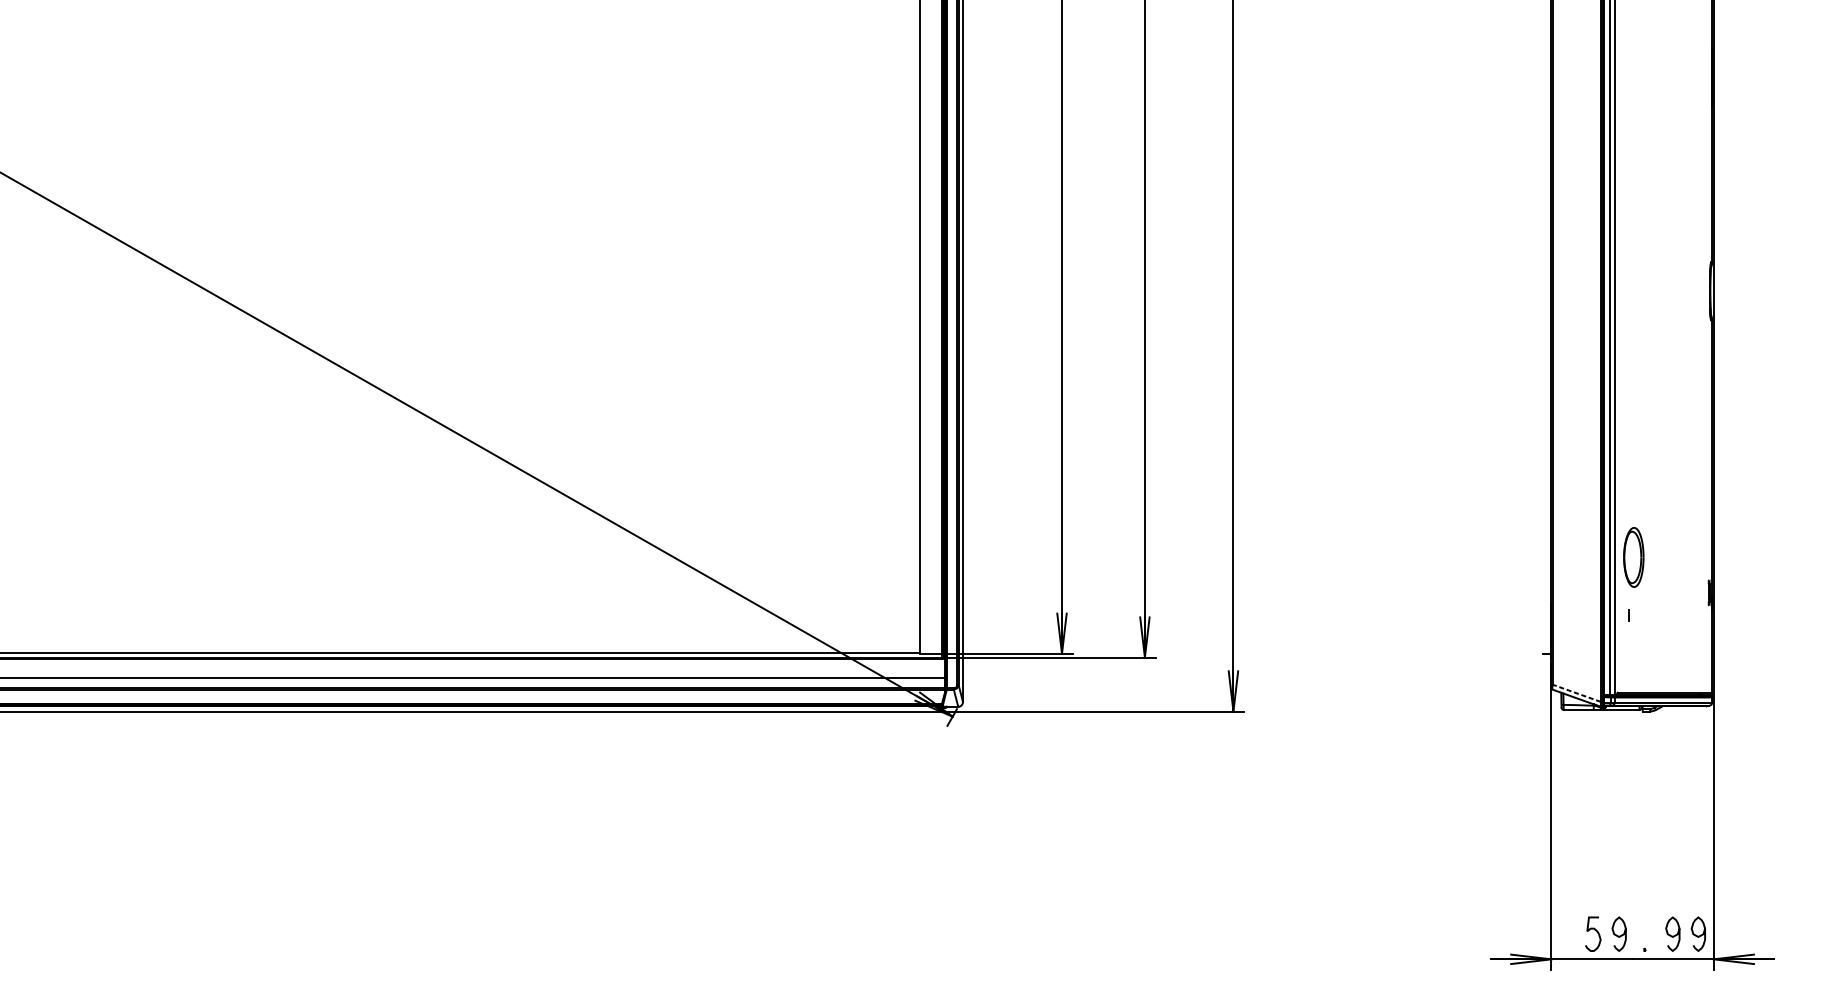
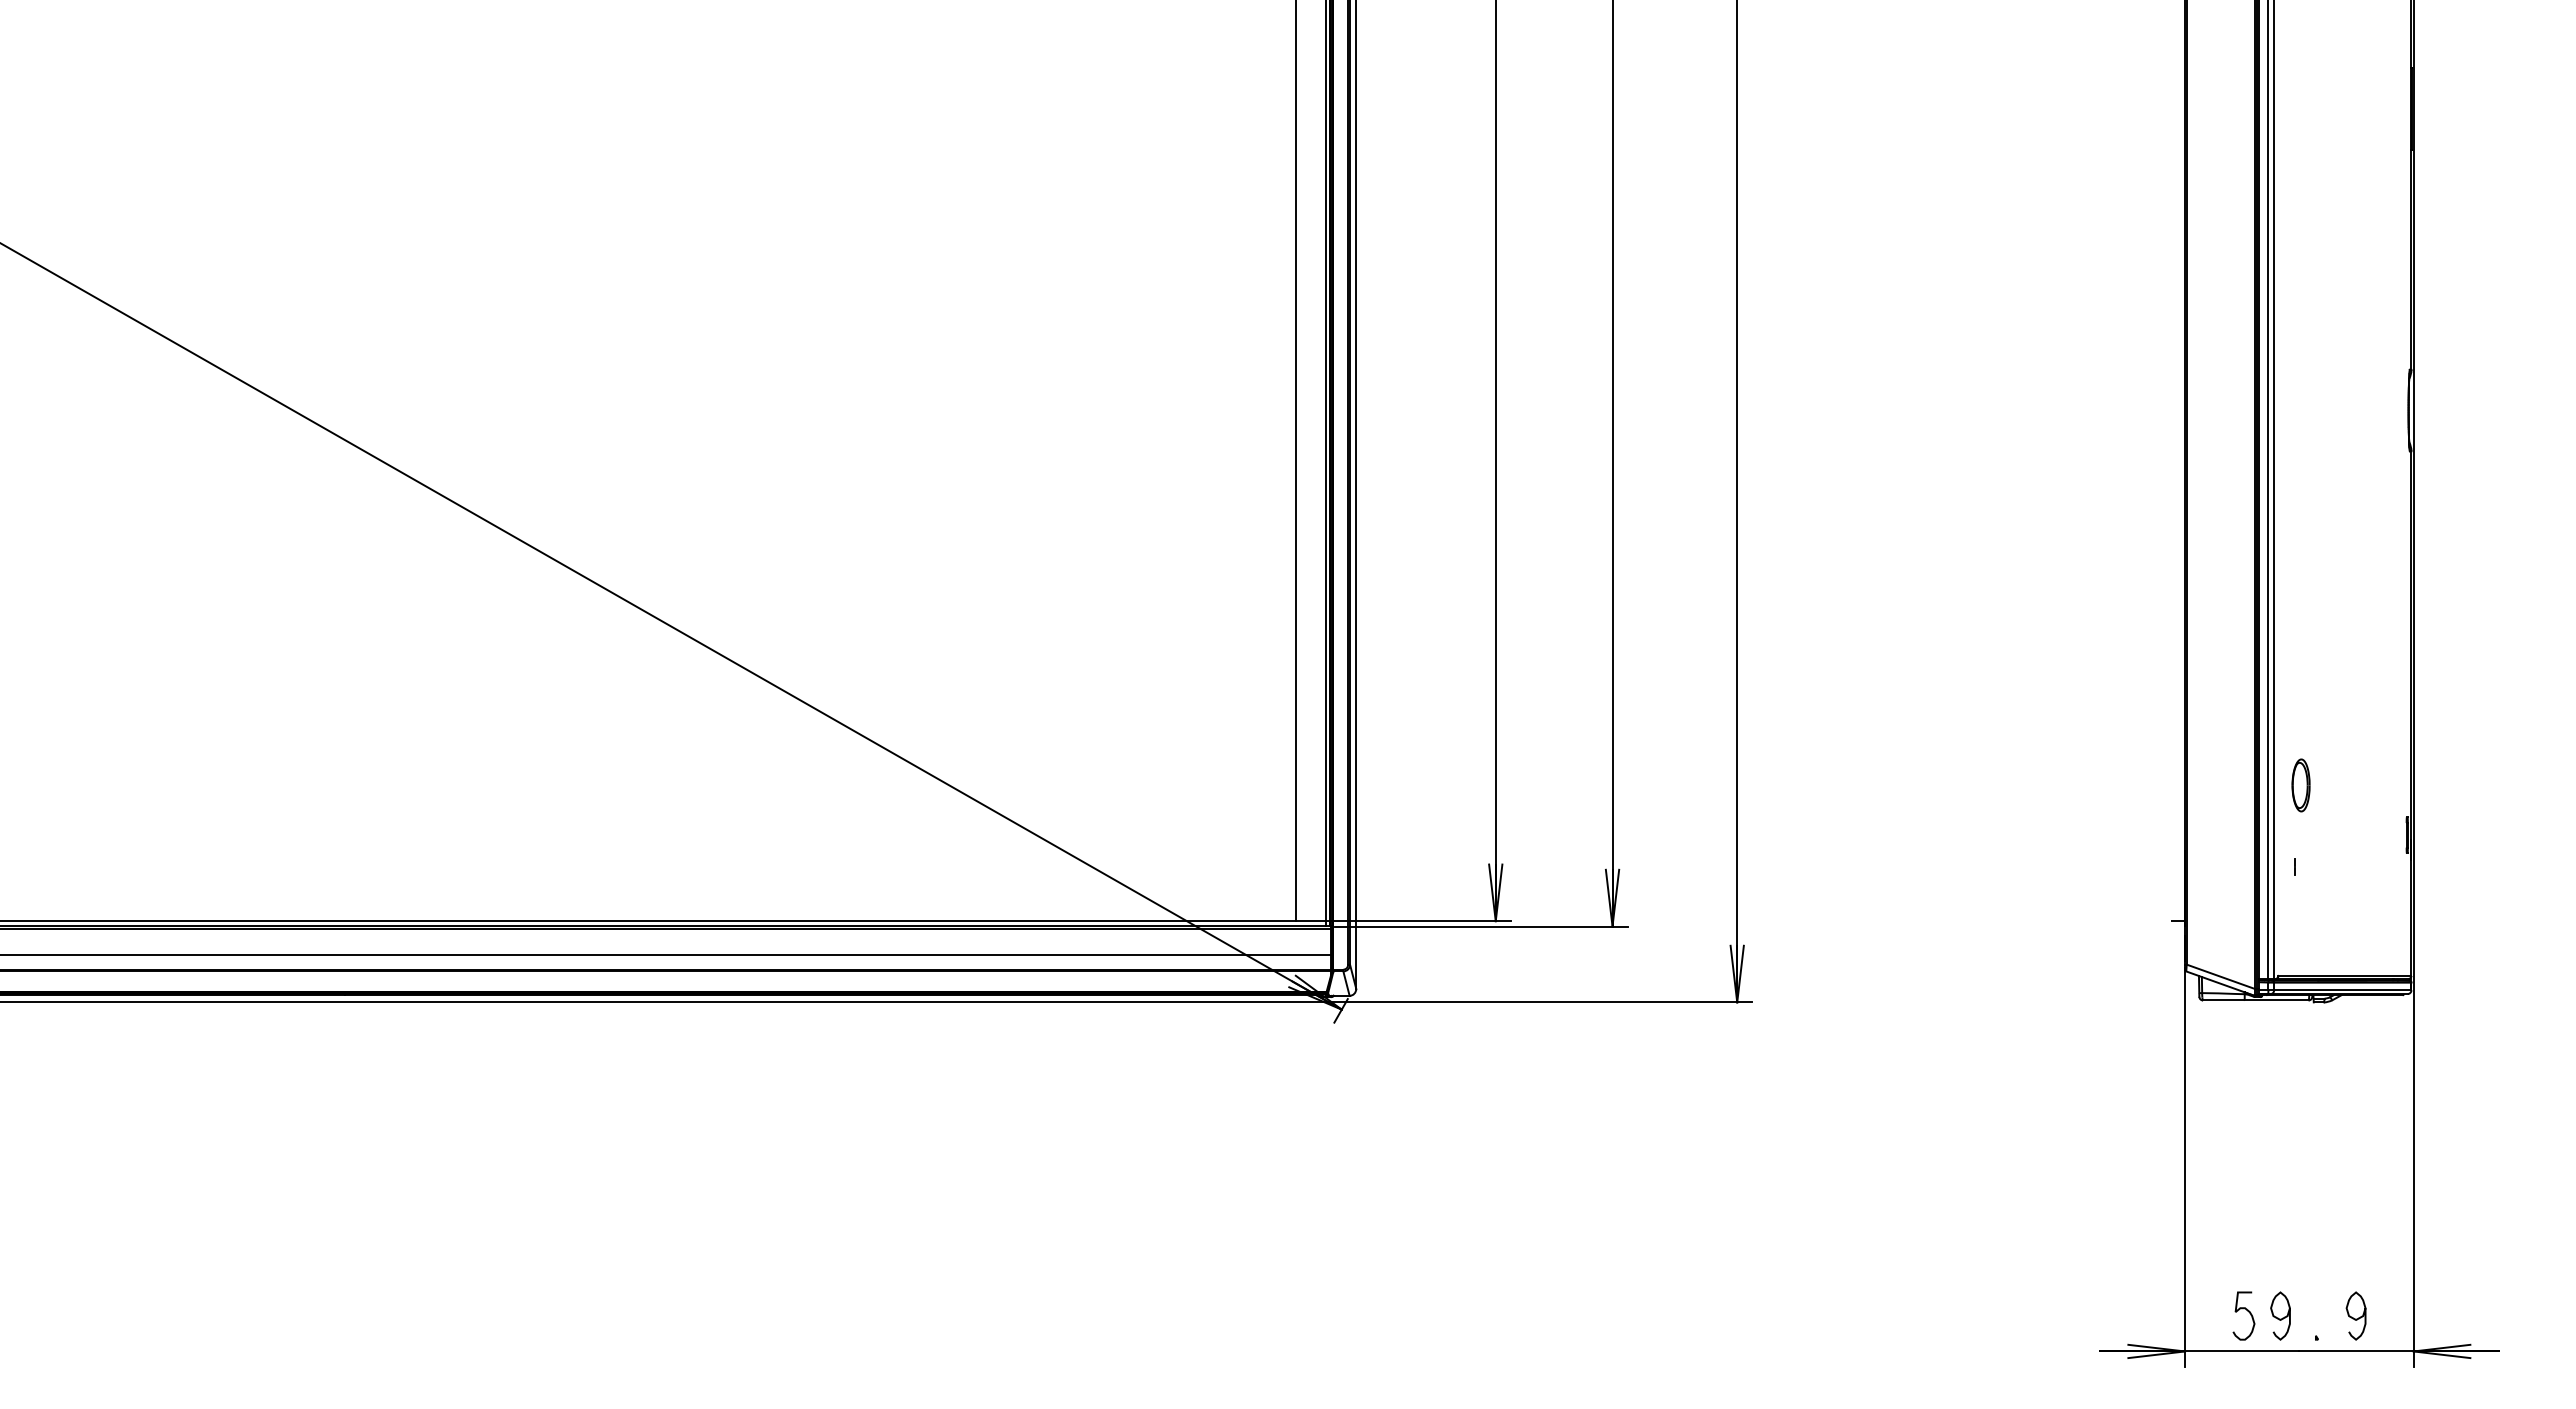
part: (1633, 557) -> (2300, 785), size x0.62
line: (1576, 693) -> (2220, 976), dashed -> solid
curve: (1696, 935) -> (2389, 1317), removed

